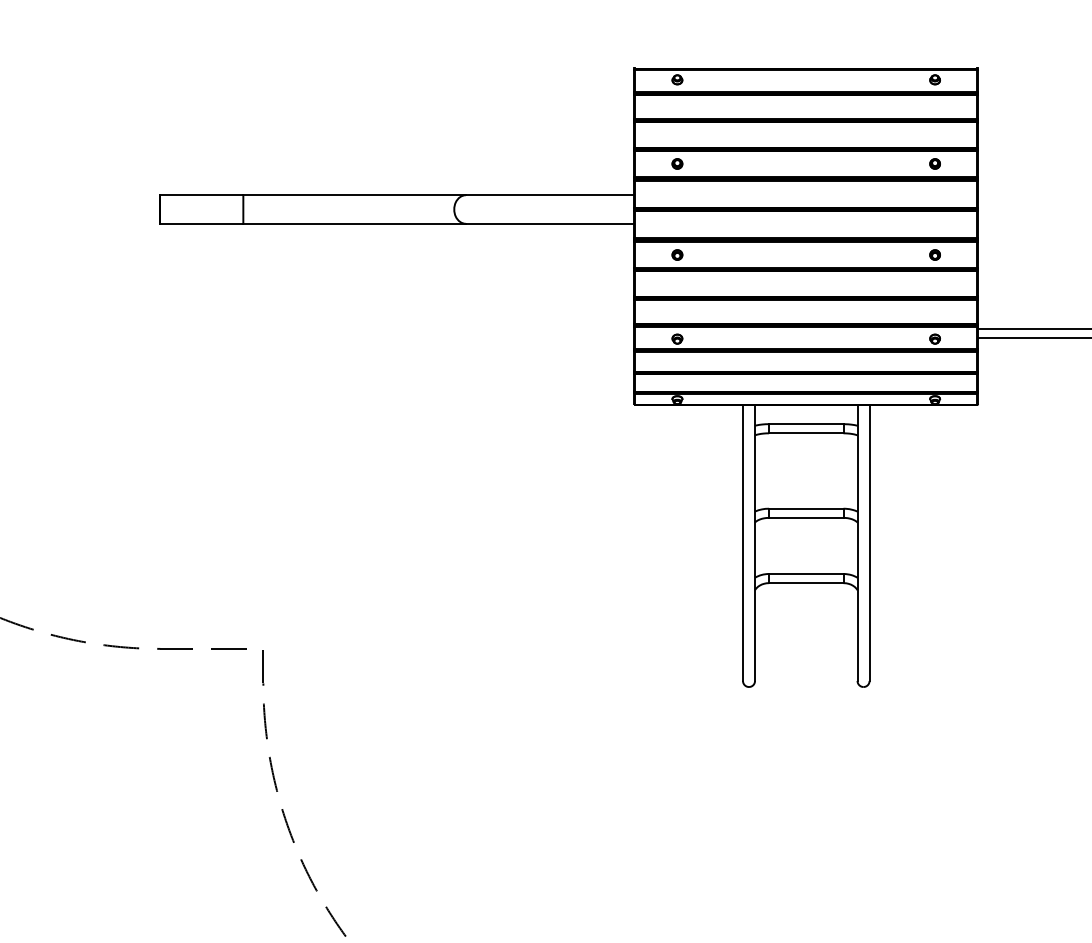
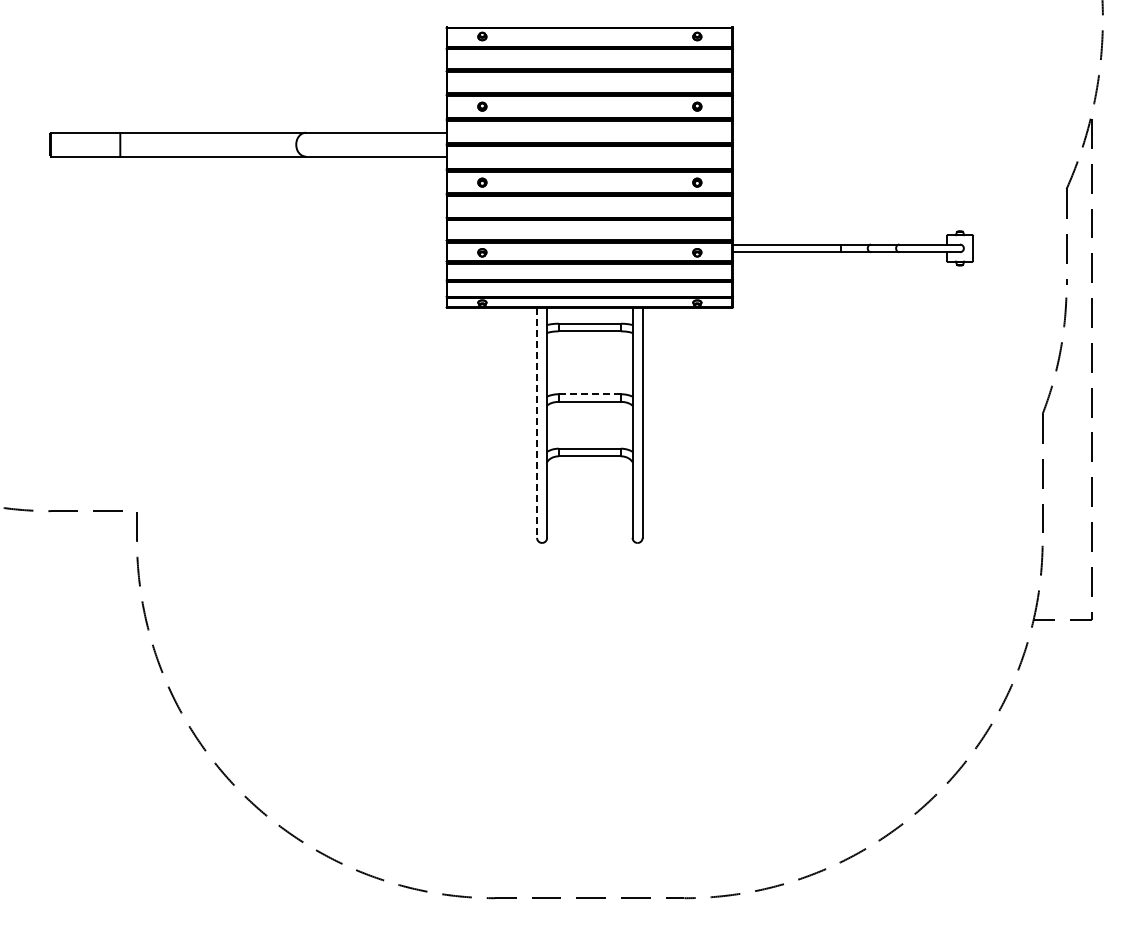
line: (805, 509) -> (589, 394), solid -> dashed
line: (743, 543) -> (537, 423), solid -> dashed

